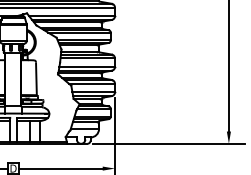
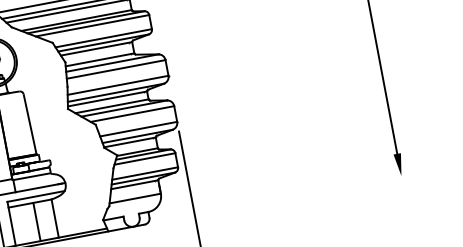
line: (168, 143) -> (291, 196), removed

